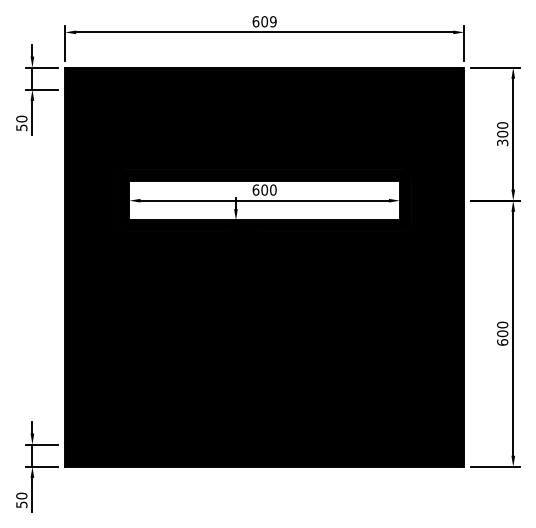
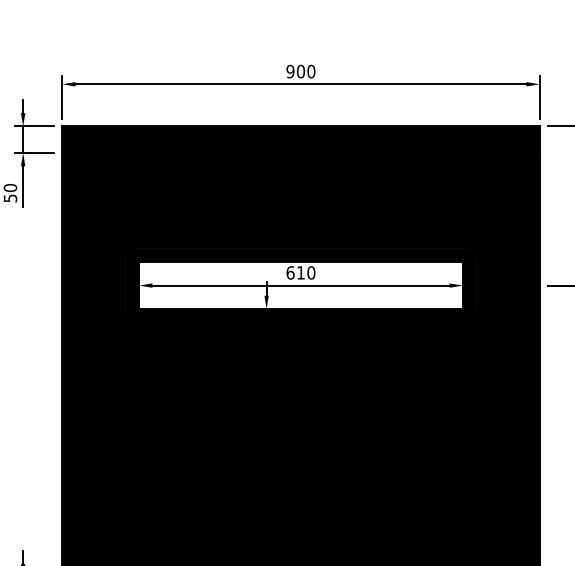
text: (264, 21) -> (300, 71), 609 -> 900
text: (264, 189) -> (300, 272), 600 -> 610

